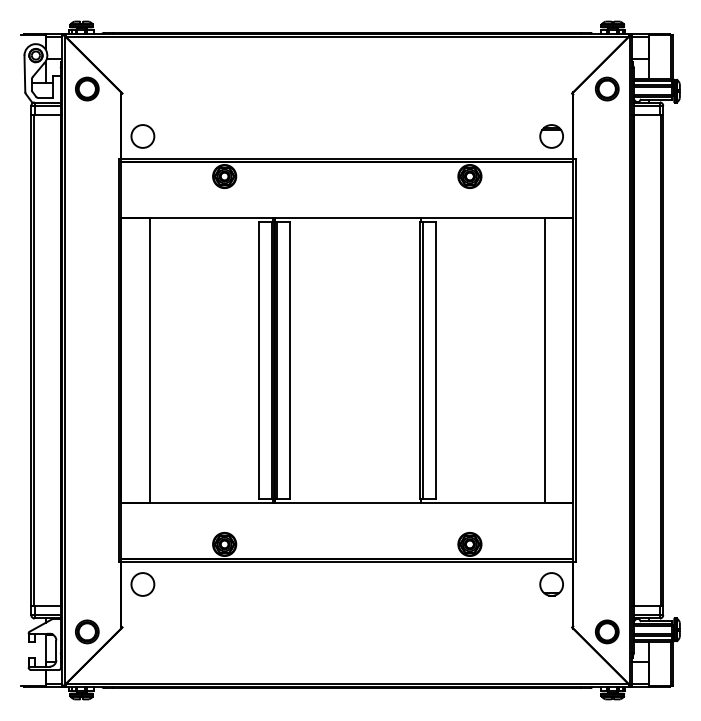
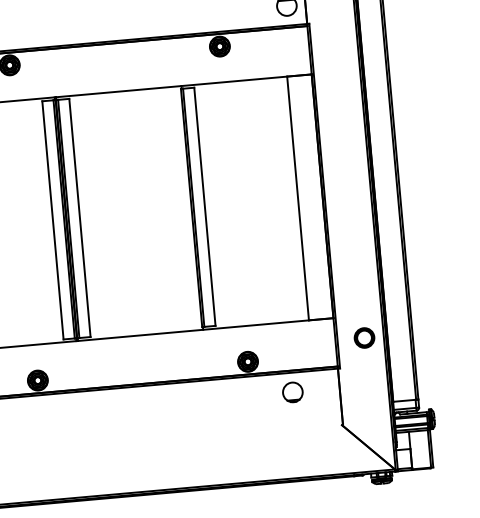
part: (551, 584) -> (292, 392), moved
part: (607, 631) -> (364, 337), moved

